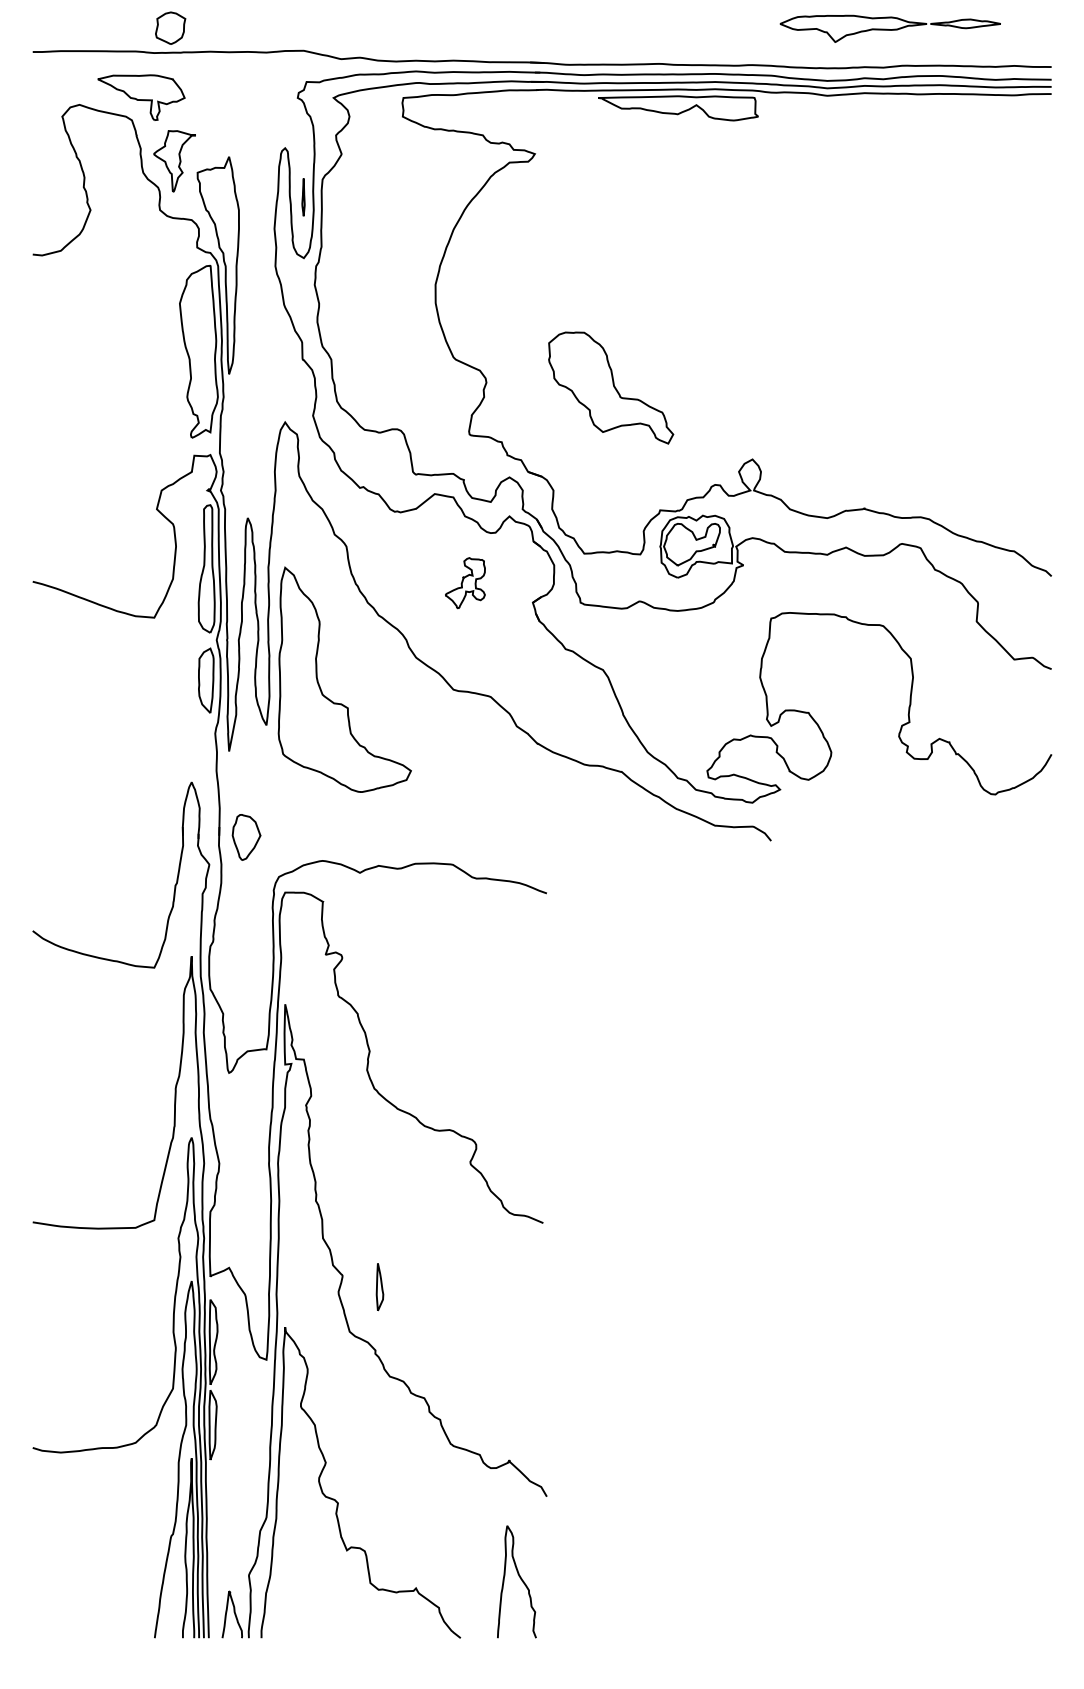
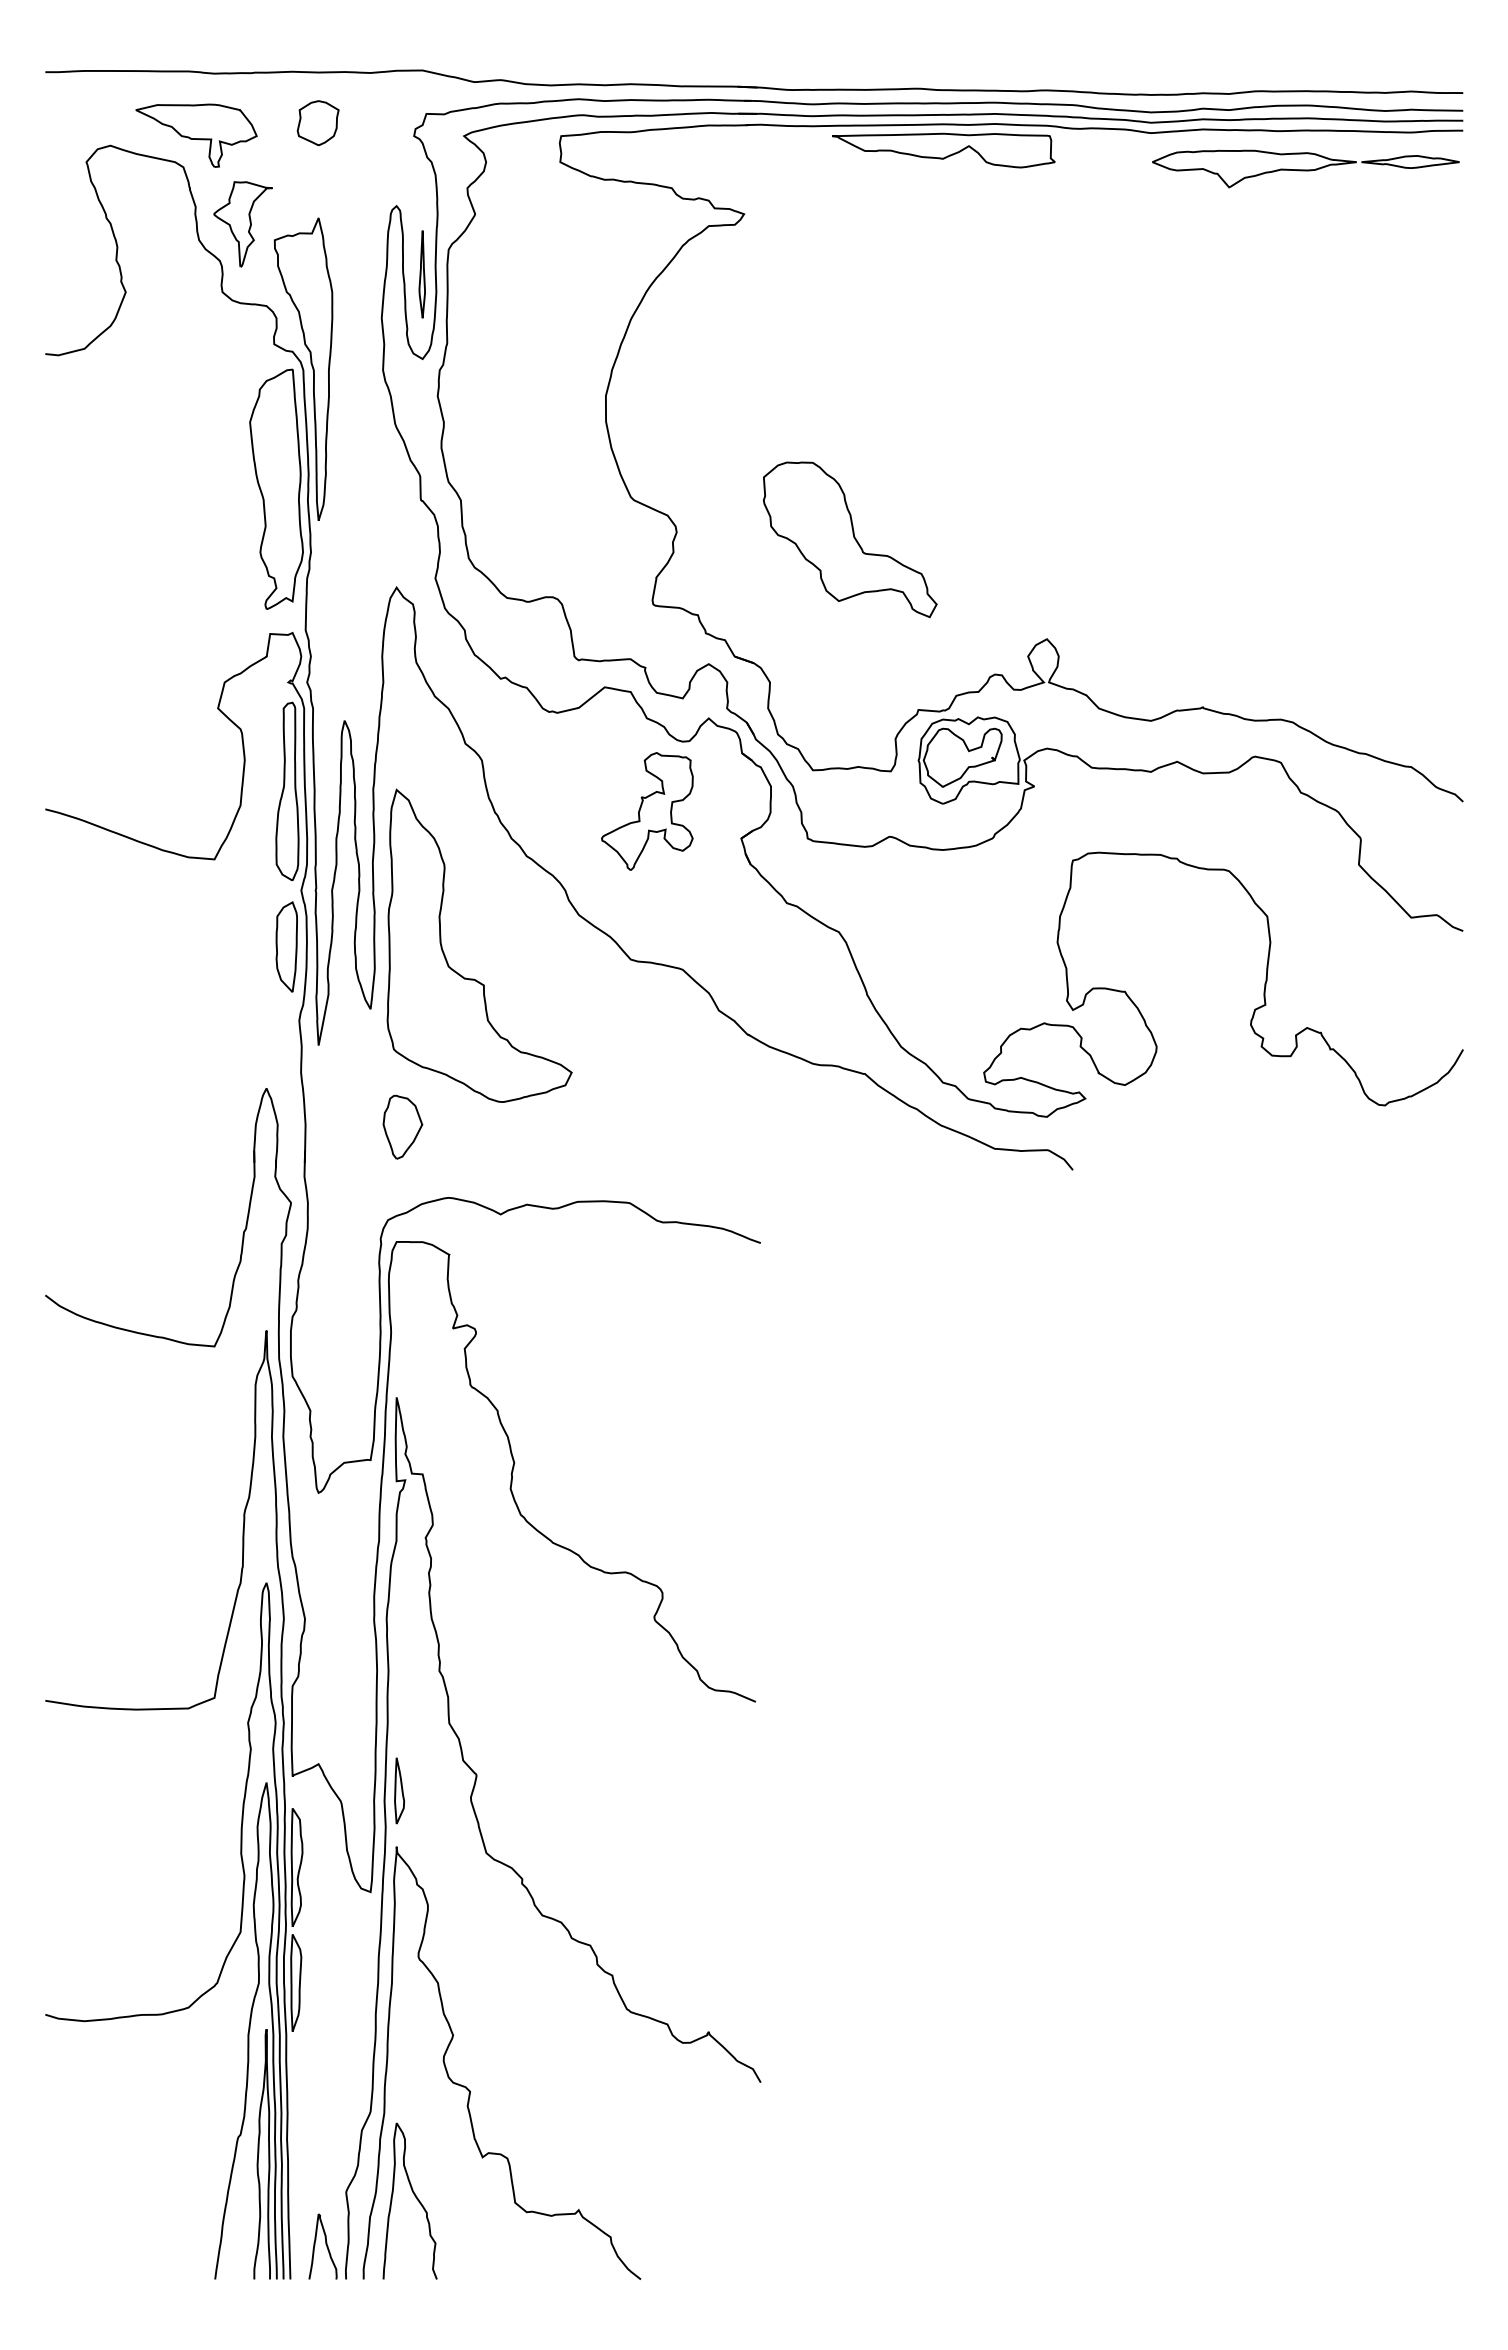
part: (170, 28) -> (317, 123), moved
part: (890, 28) -> (1305, 168), moved
part: (303, 197) -> (421, 274), size x1.67
part: (465, 583) -> (647, 811), size x1.67
part: (246, 836) -> (402, 1126), moved
part: (379, 1286) -> (399, 1790), moved
curve: (520, 1578) -> (414, 2196), moved

